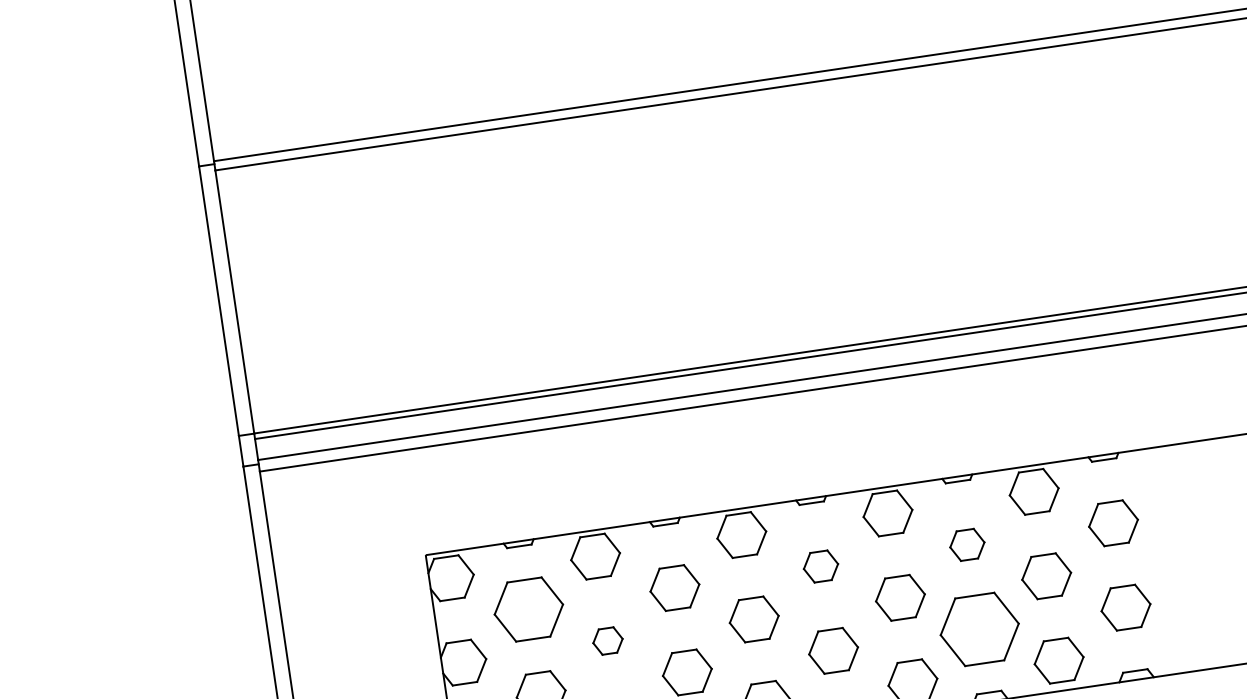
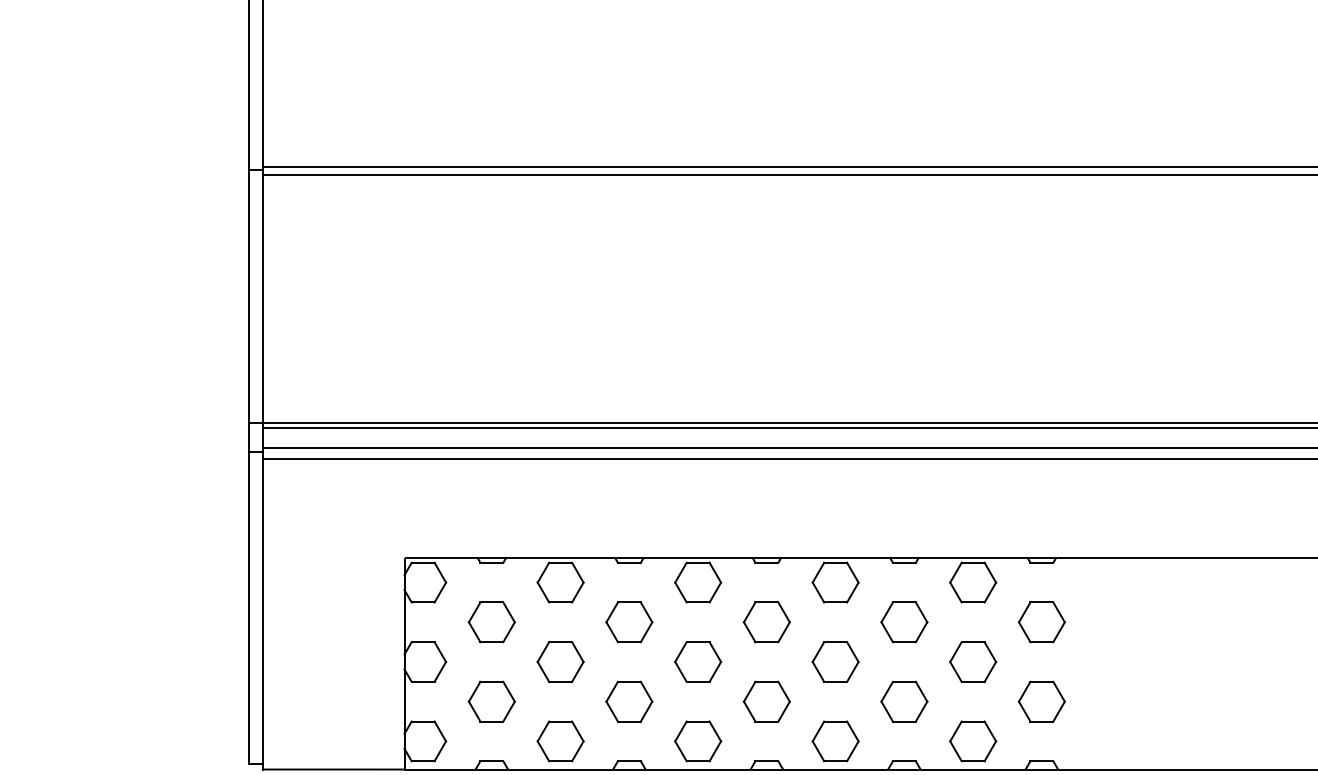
part: (967, 545) -> (904, 622), size x1.43
part: (820, 566) -> (766, 622), size x1.43
part: (528, 609) -> (491, 622), size x0.71
part: (979, 629) -> (904, 701), size x0.62
part: (607, 640) -> (560, 661), size x1.67

